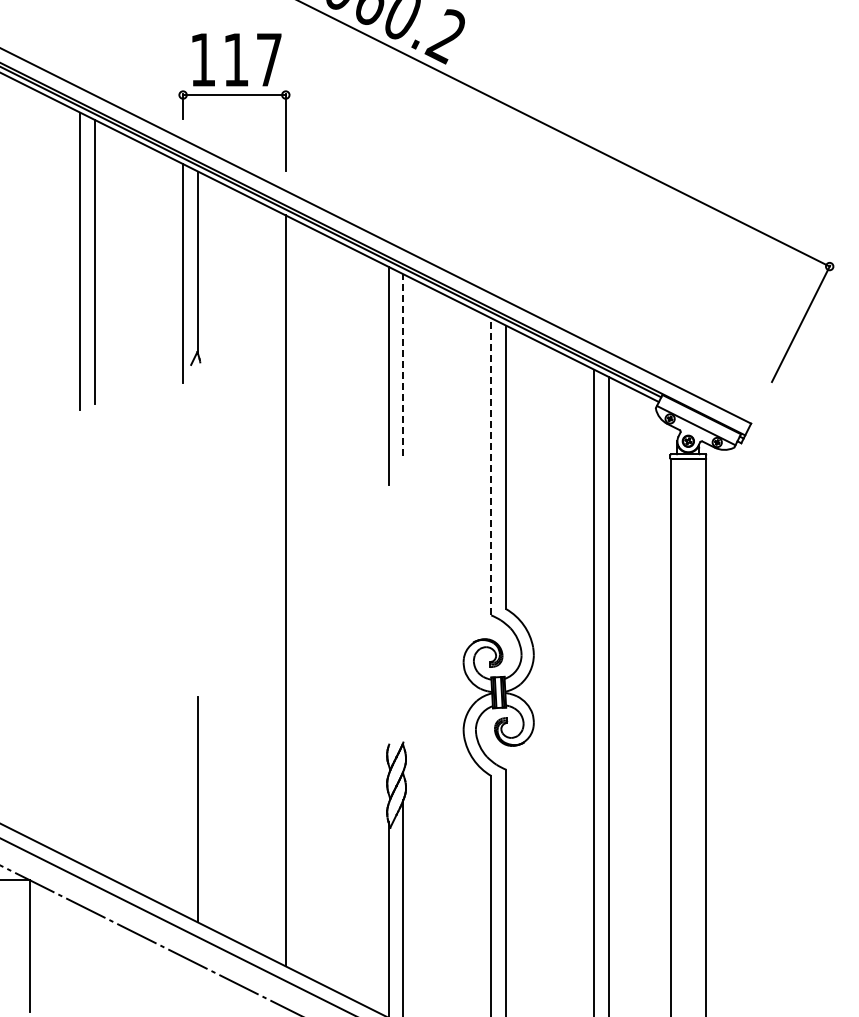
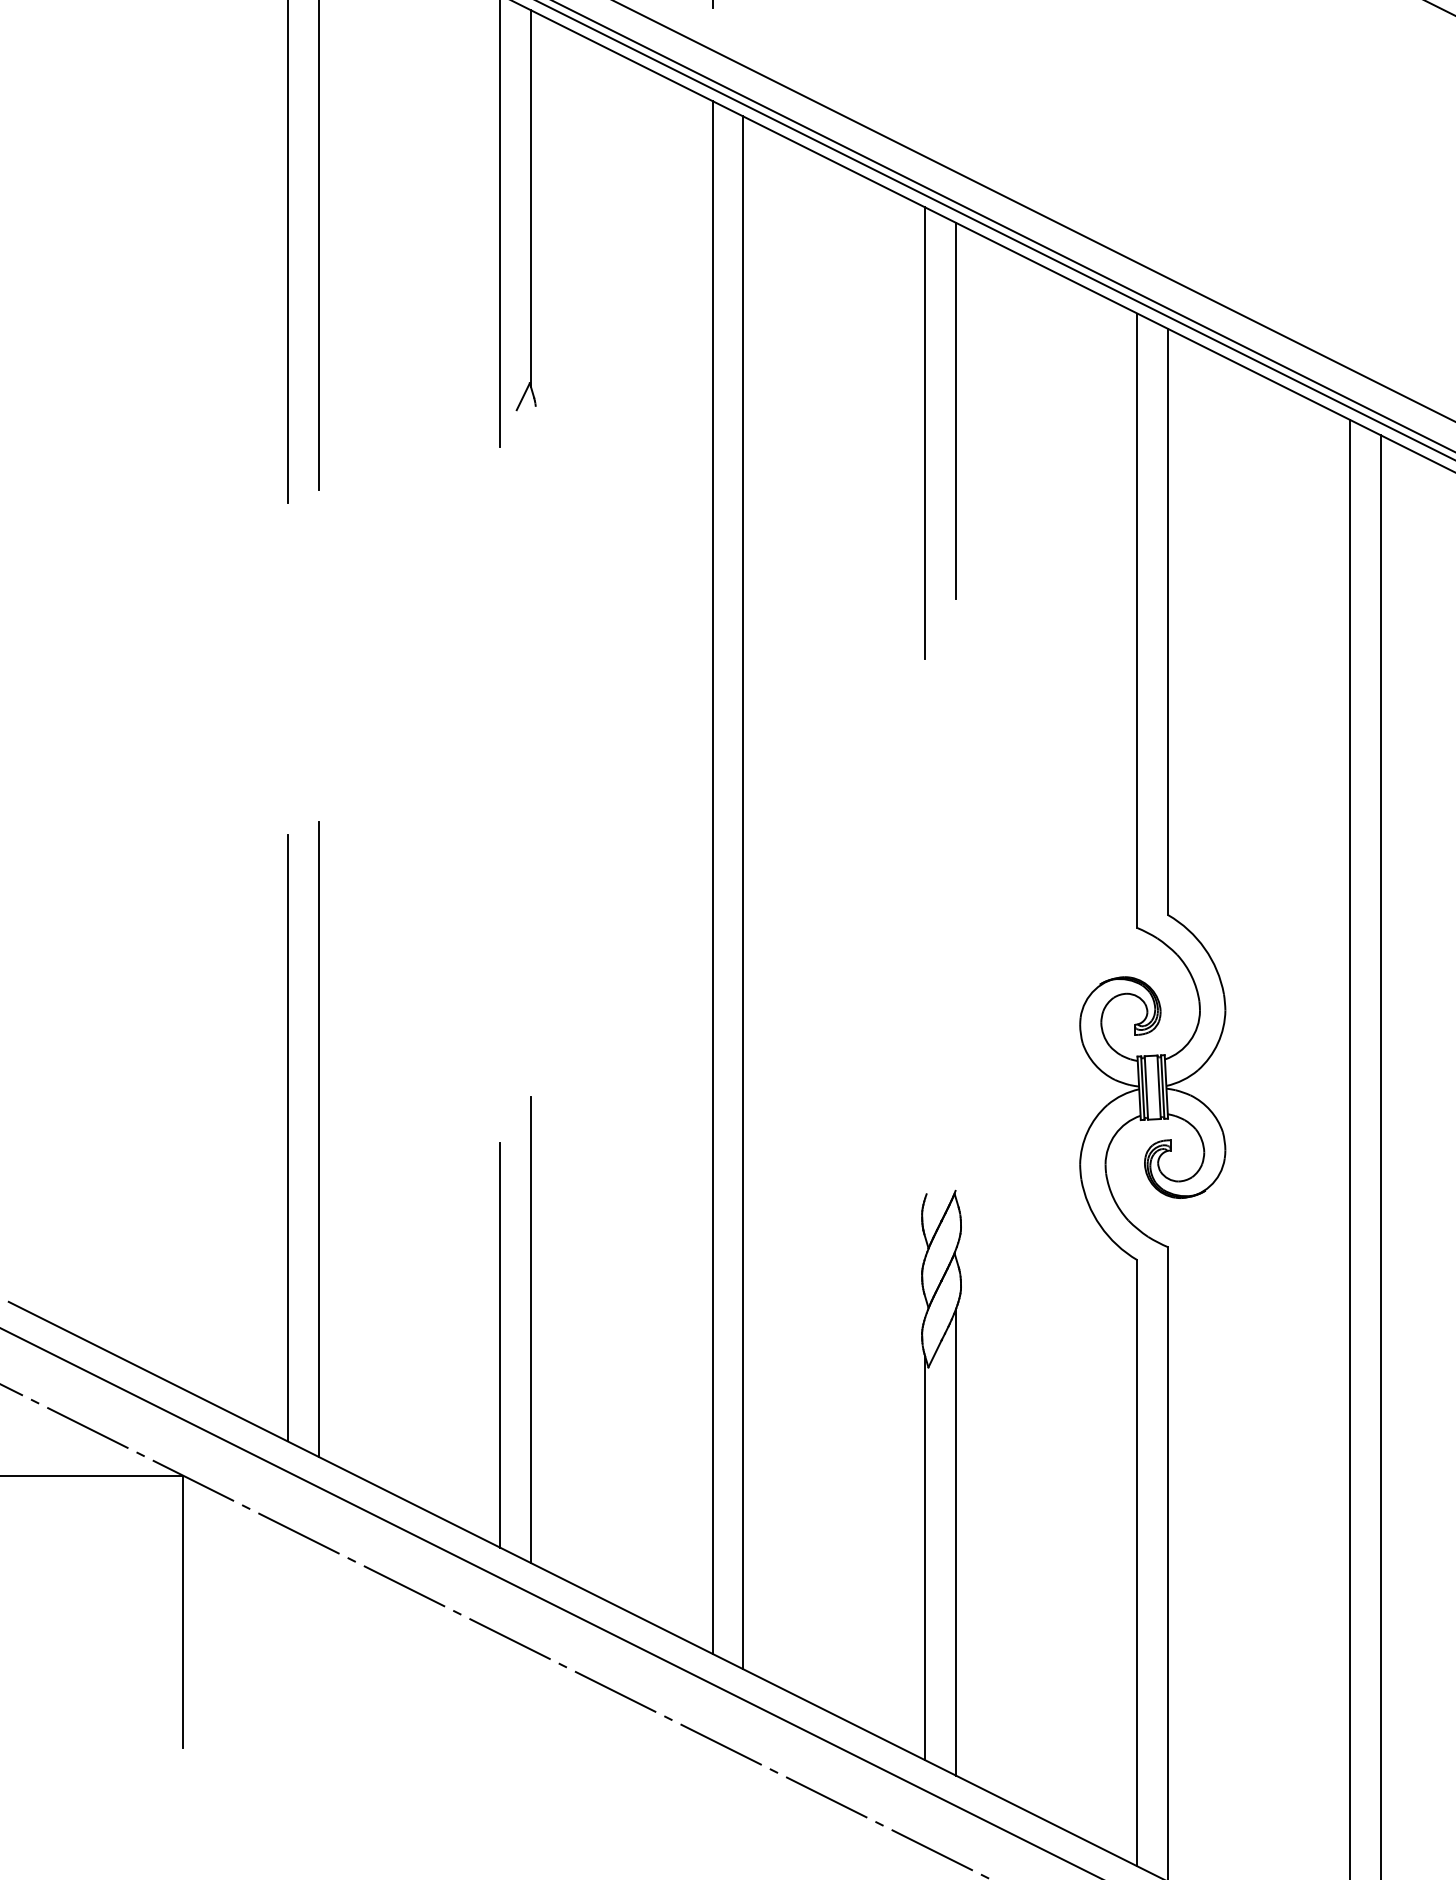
line: (403, 364) -> (955, 409), dashed -> solid
line: (491, 466) -> (1137, 620), dashed -> solid
line: (300, 597) -> (742, 891), added
line: (80, 716) -> (287, 1137), added
line: (95, 717) -> (318, 1139), added
line: (183, 817) -> (500, 1345), added

